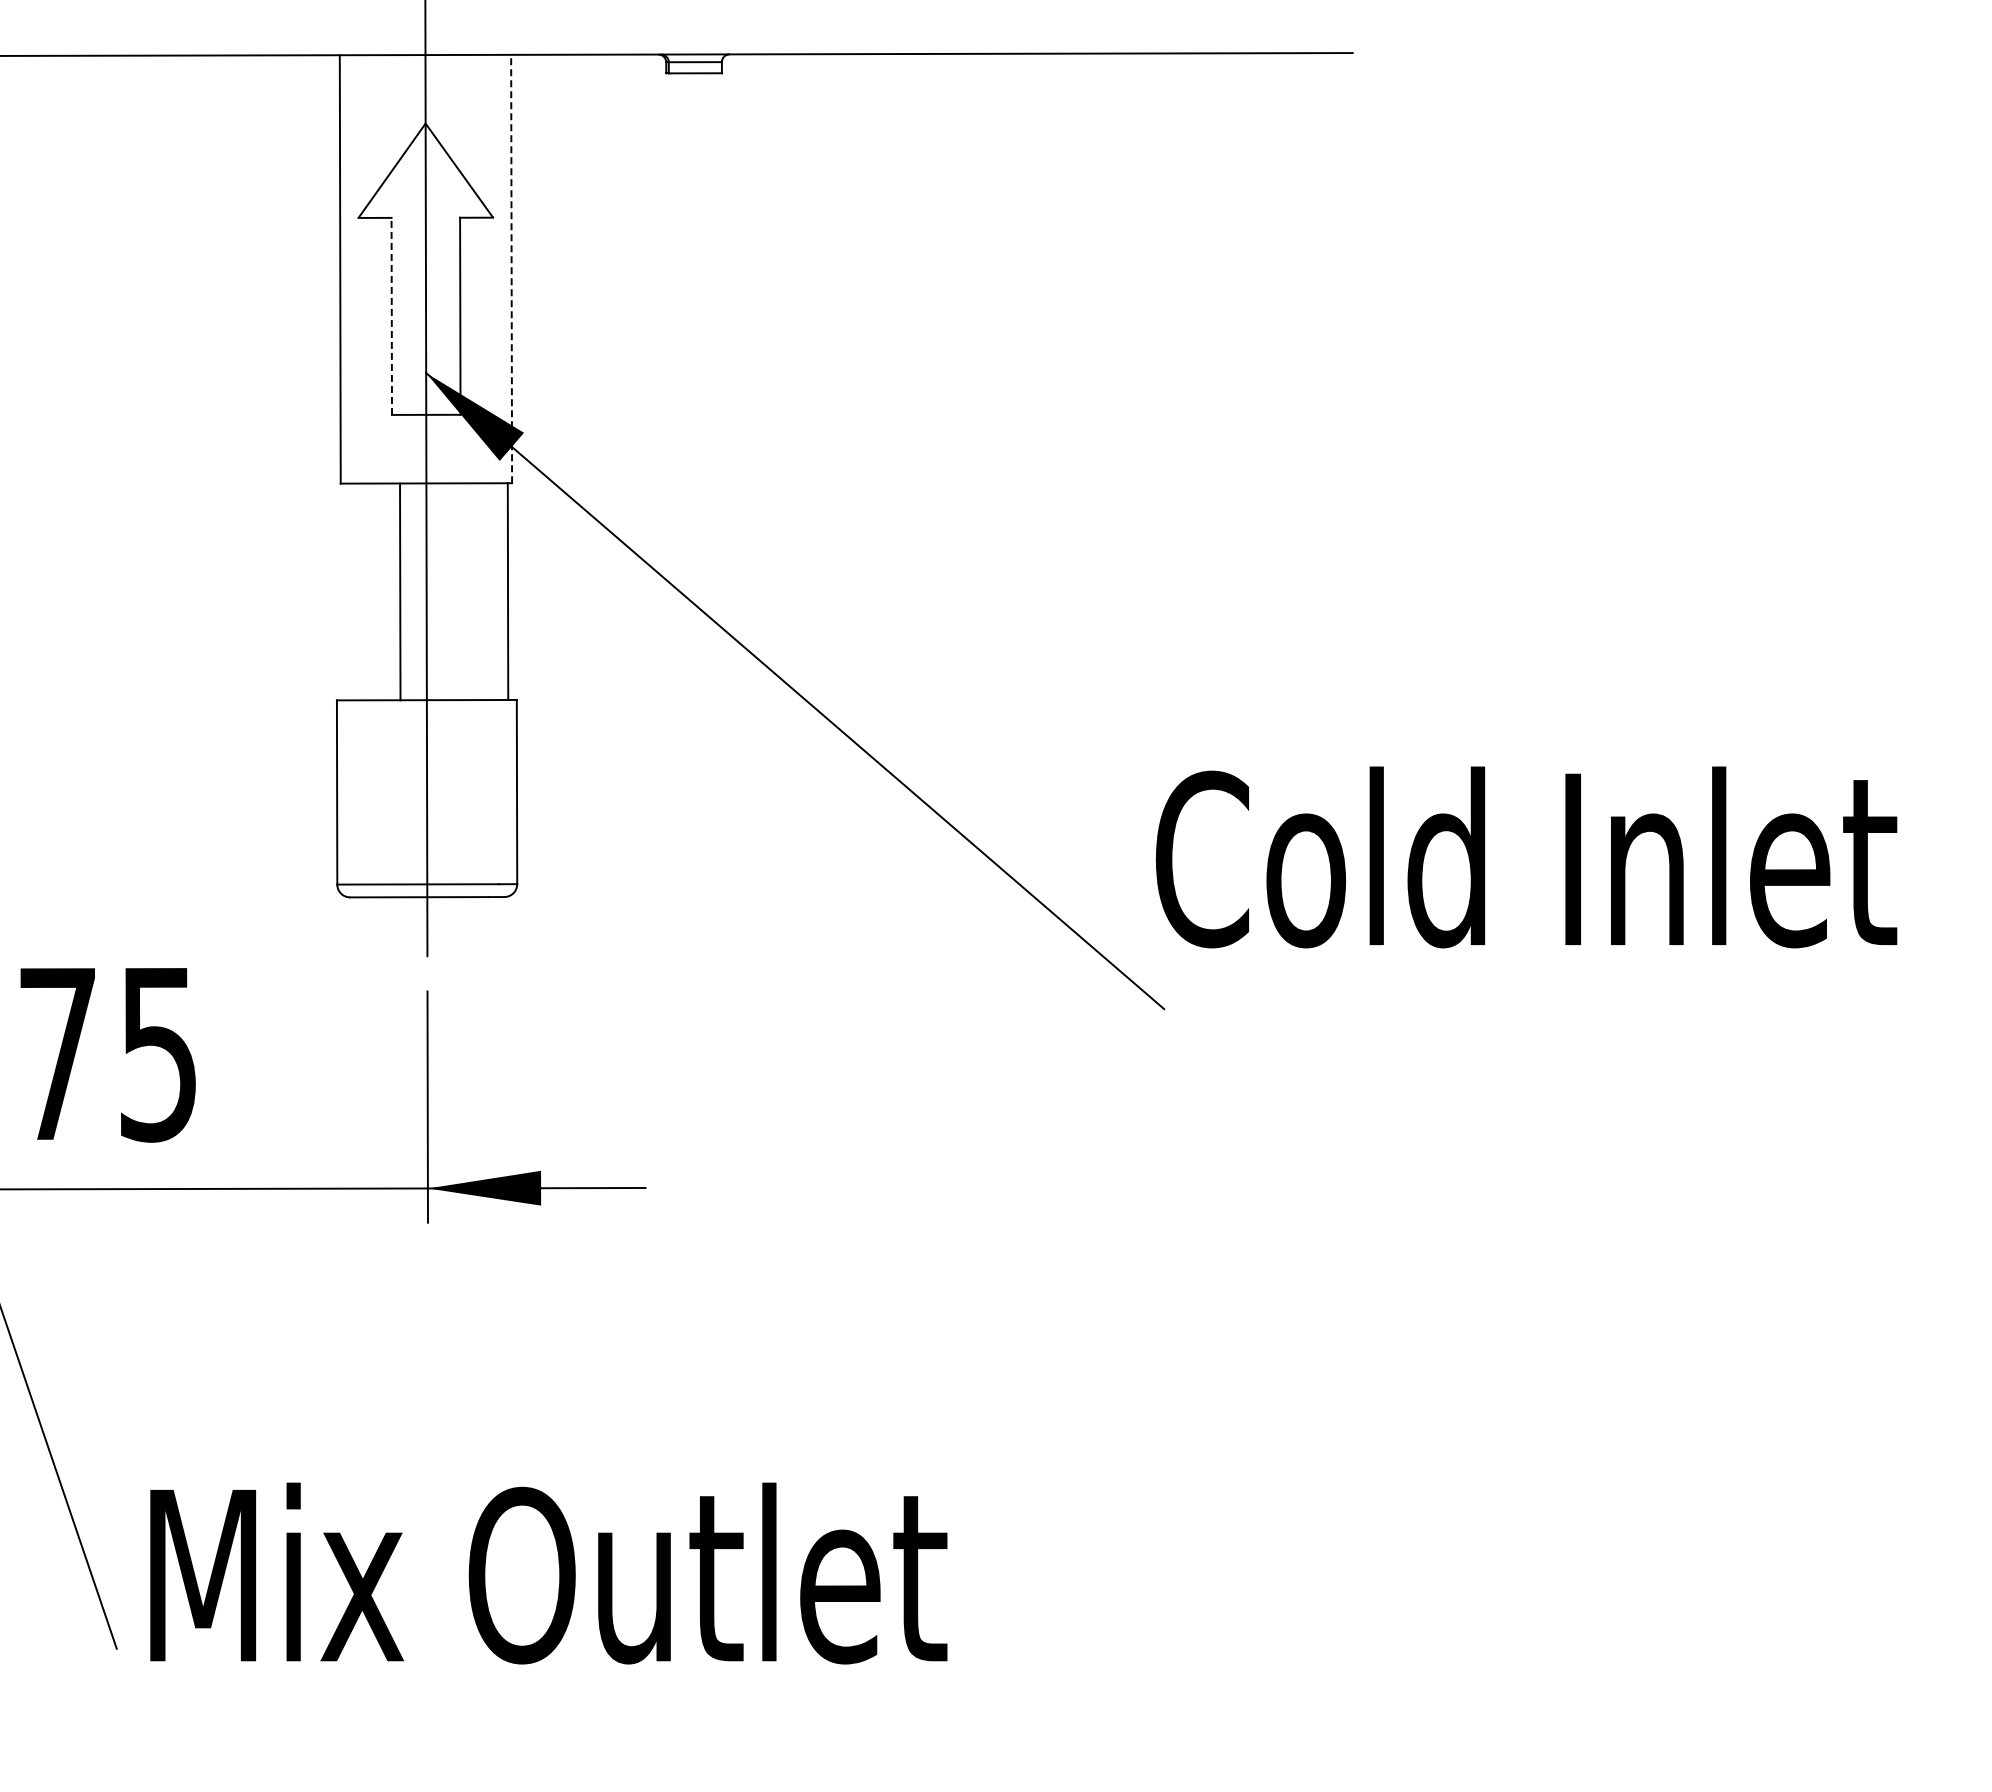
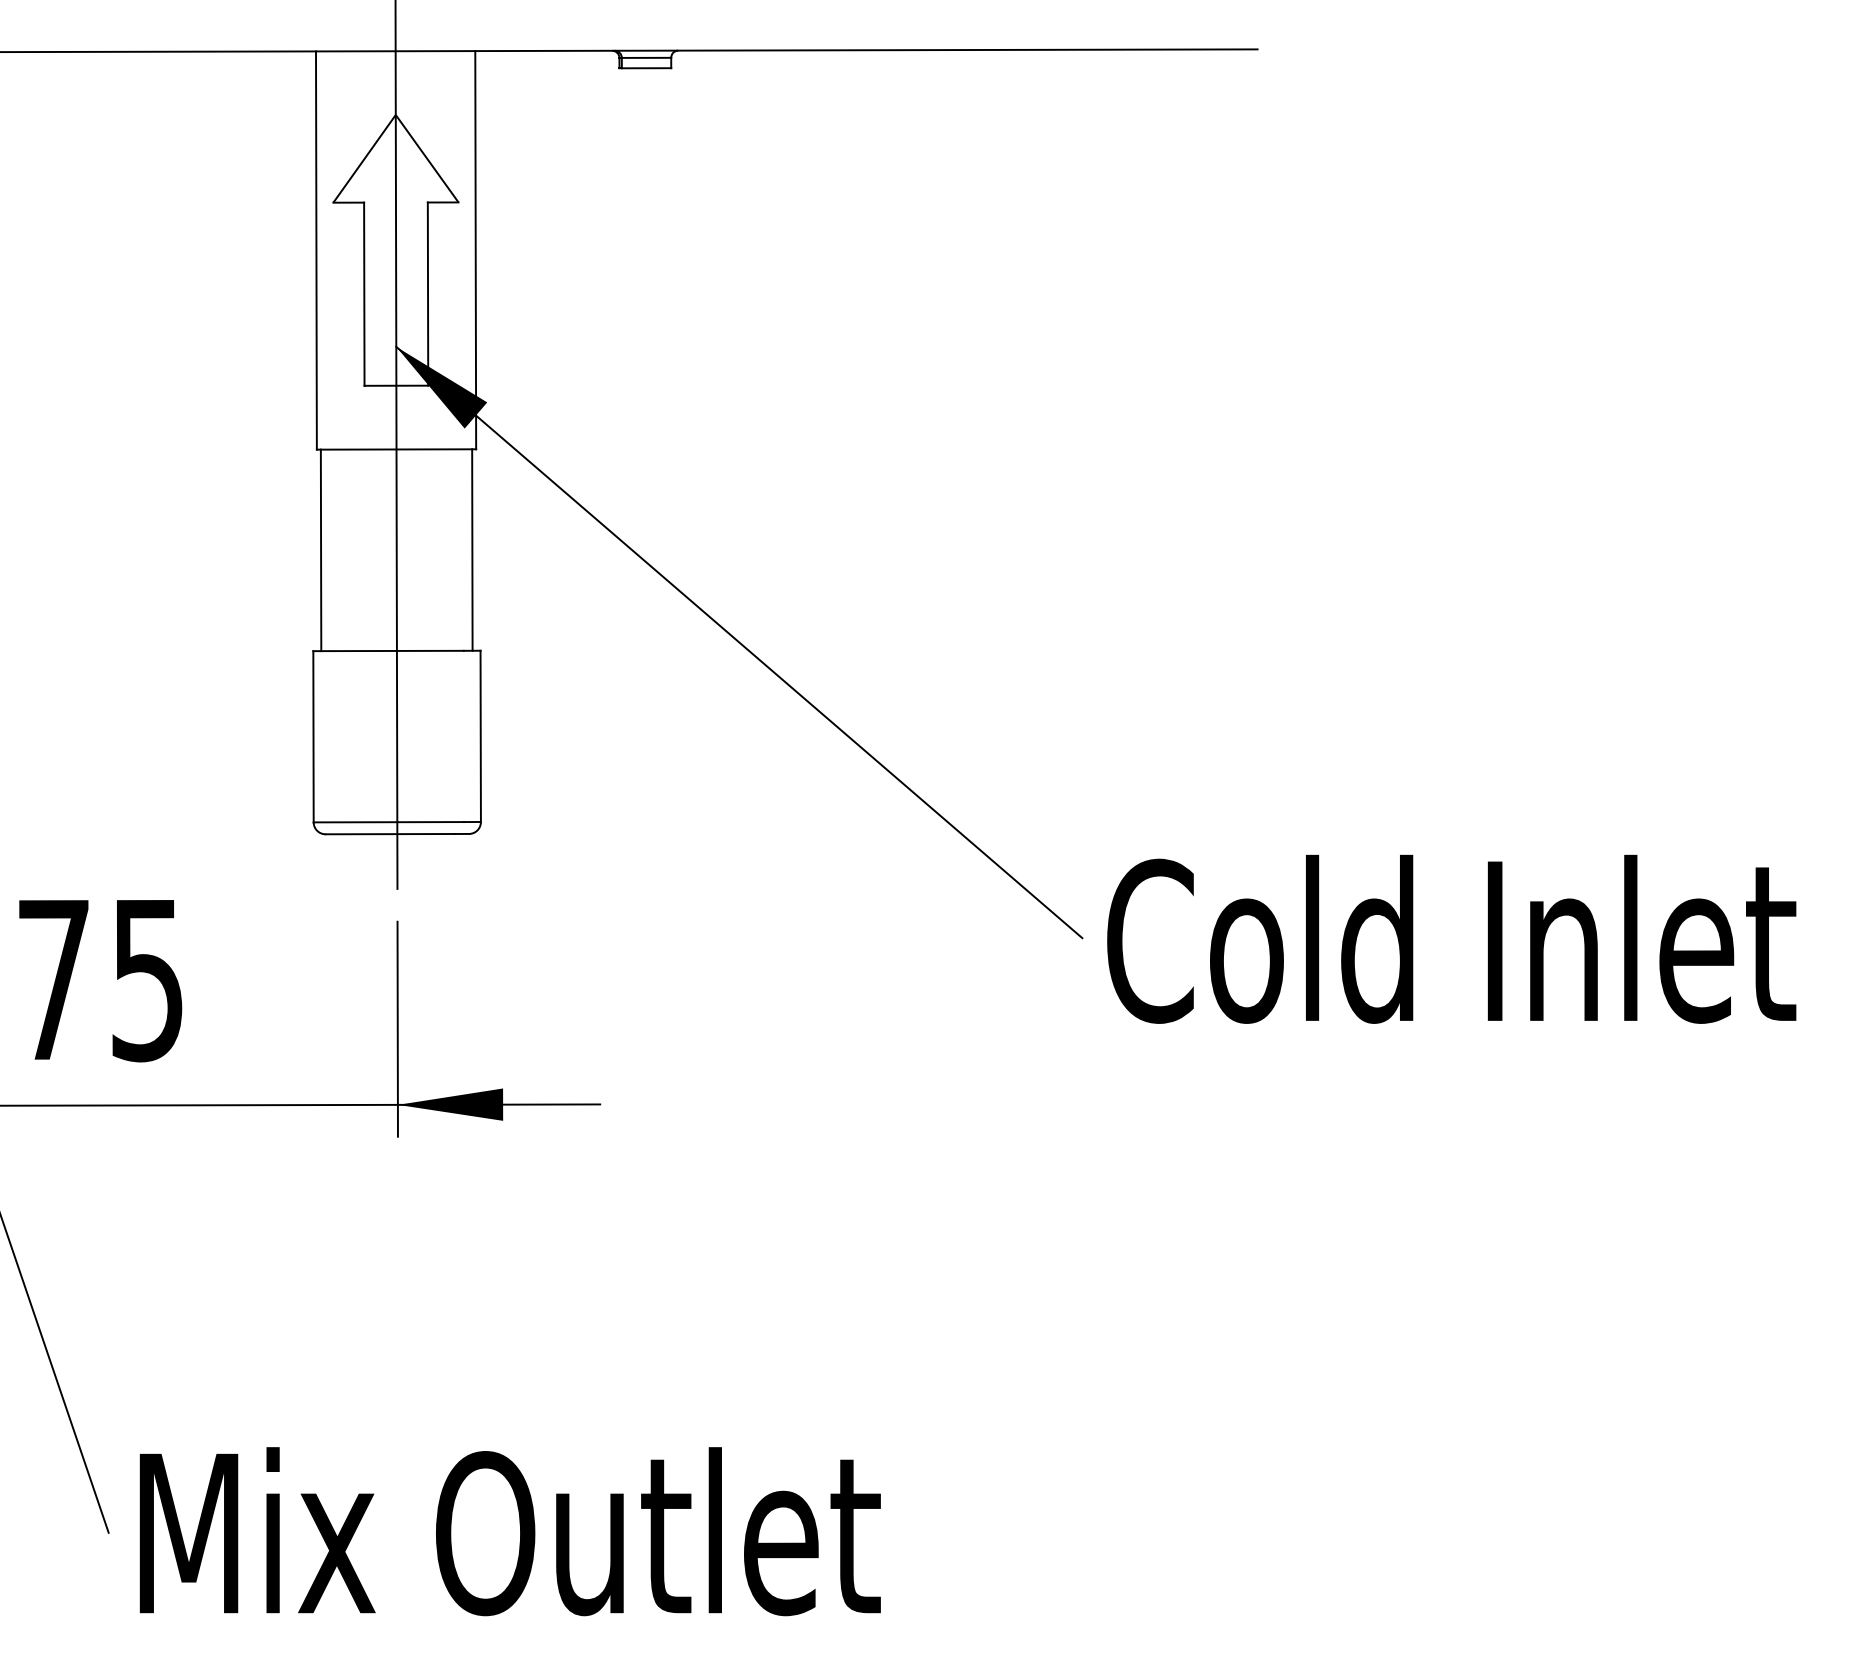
line: (511, 268) -> (475, 249), dashed -> solid
line: (391, 316) -> (364, 294), dashed -> solid
line: (400, 591) -> (321, 549), moved
text: (1526, 857) -> (1451, 939), moved
text: (548, 1573) -> (510, 1531), moved

